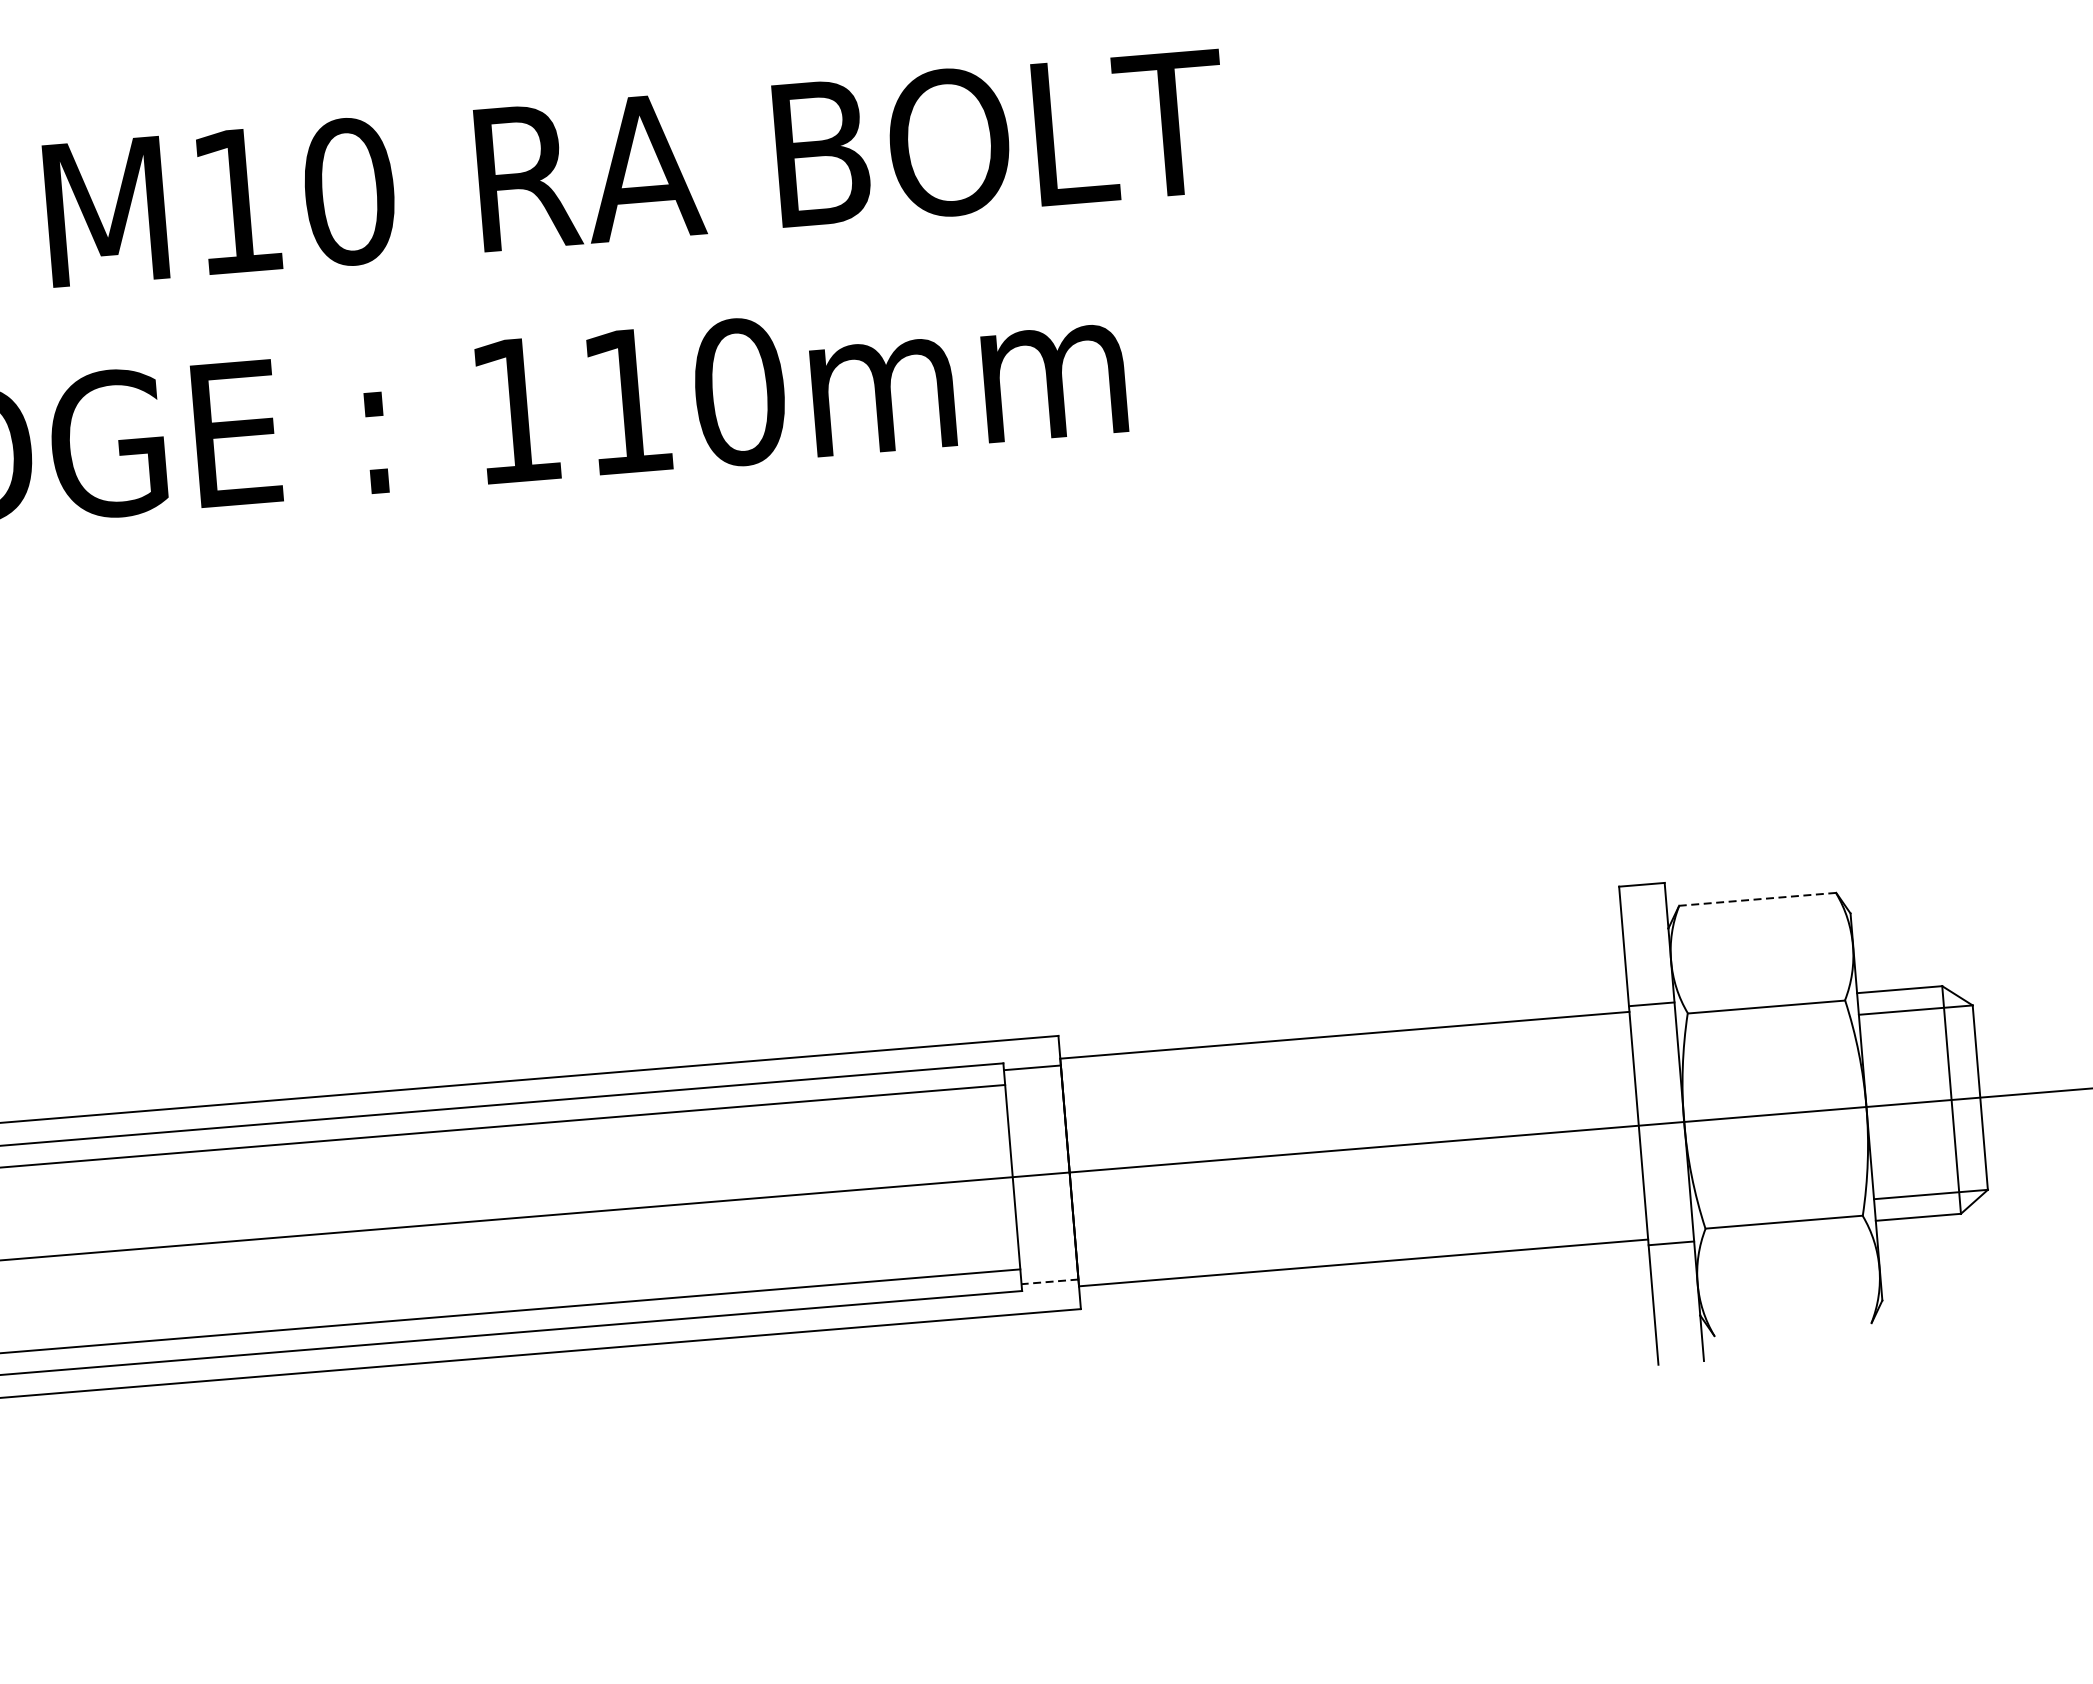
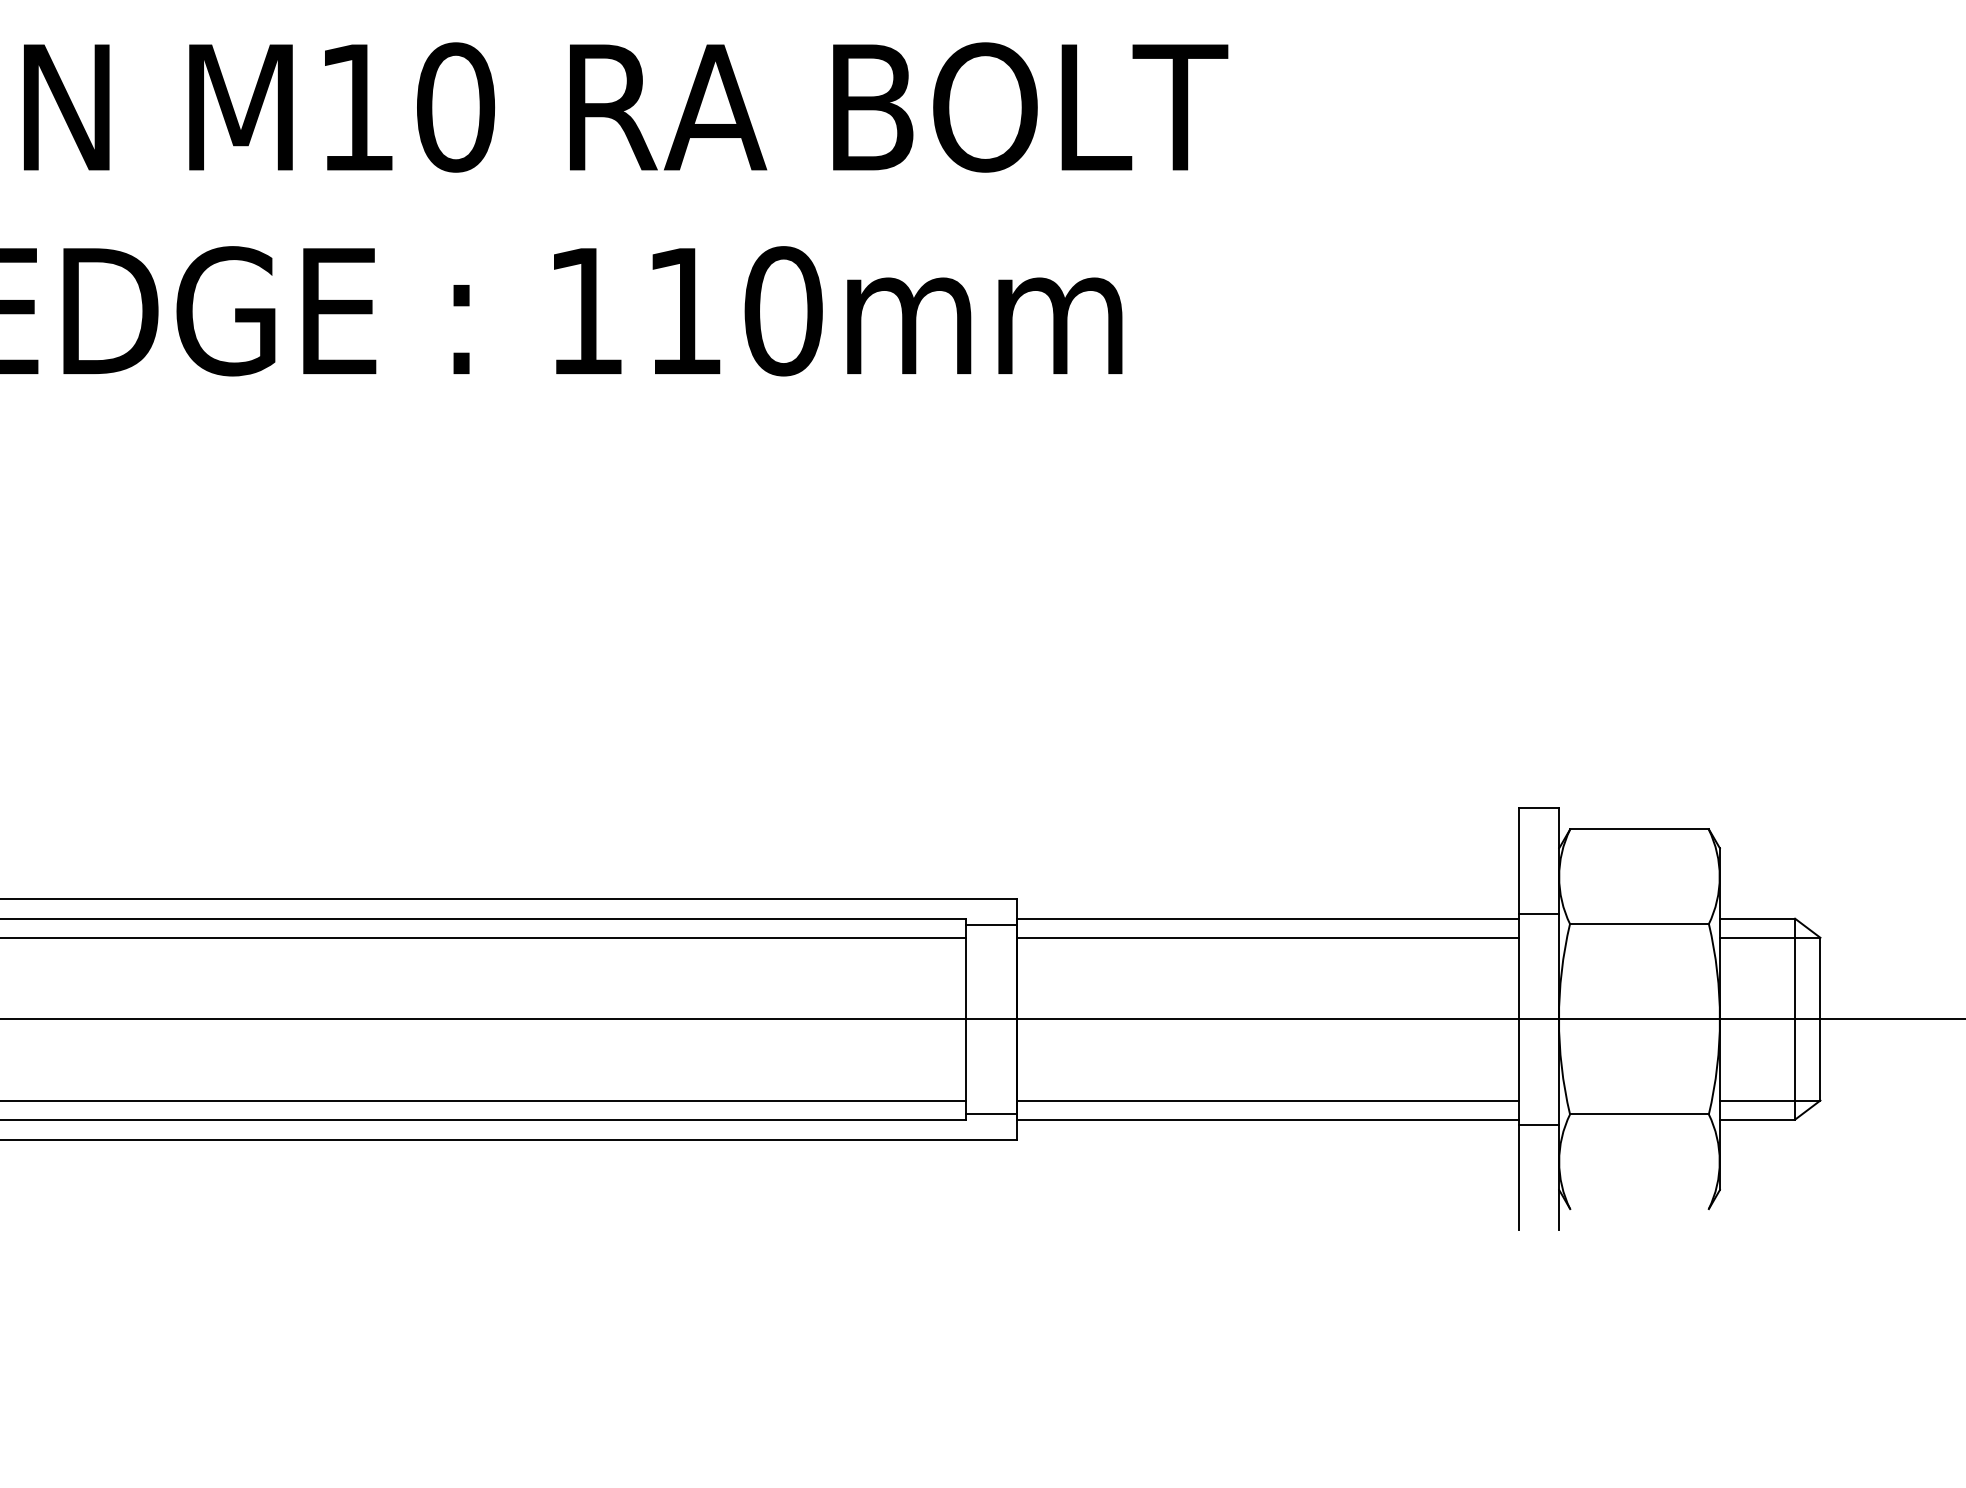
line: (1757, 899) -> (1639, 829), dashed -> solid
line: (1346, 1056) -> (1267, 937), added
line: (1361, 1241) -> (1267, 1100), added
line: (1050, 1281) -> (991, 1113), dashed -> solid

